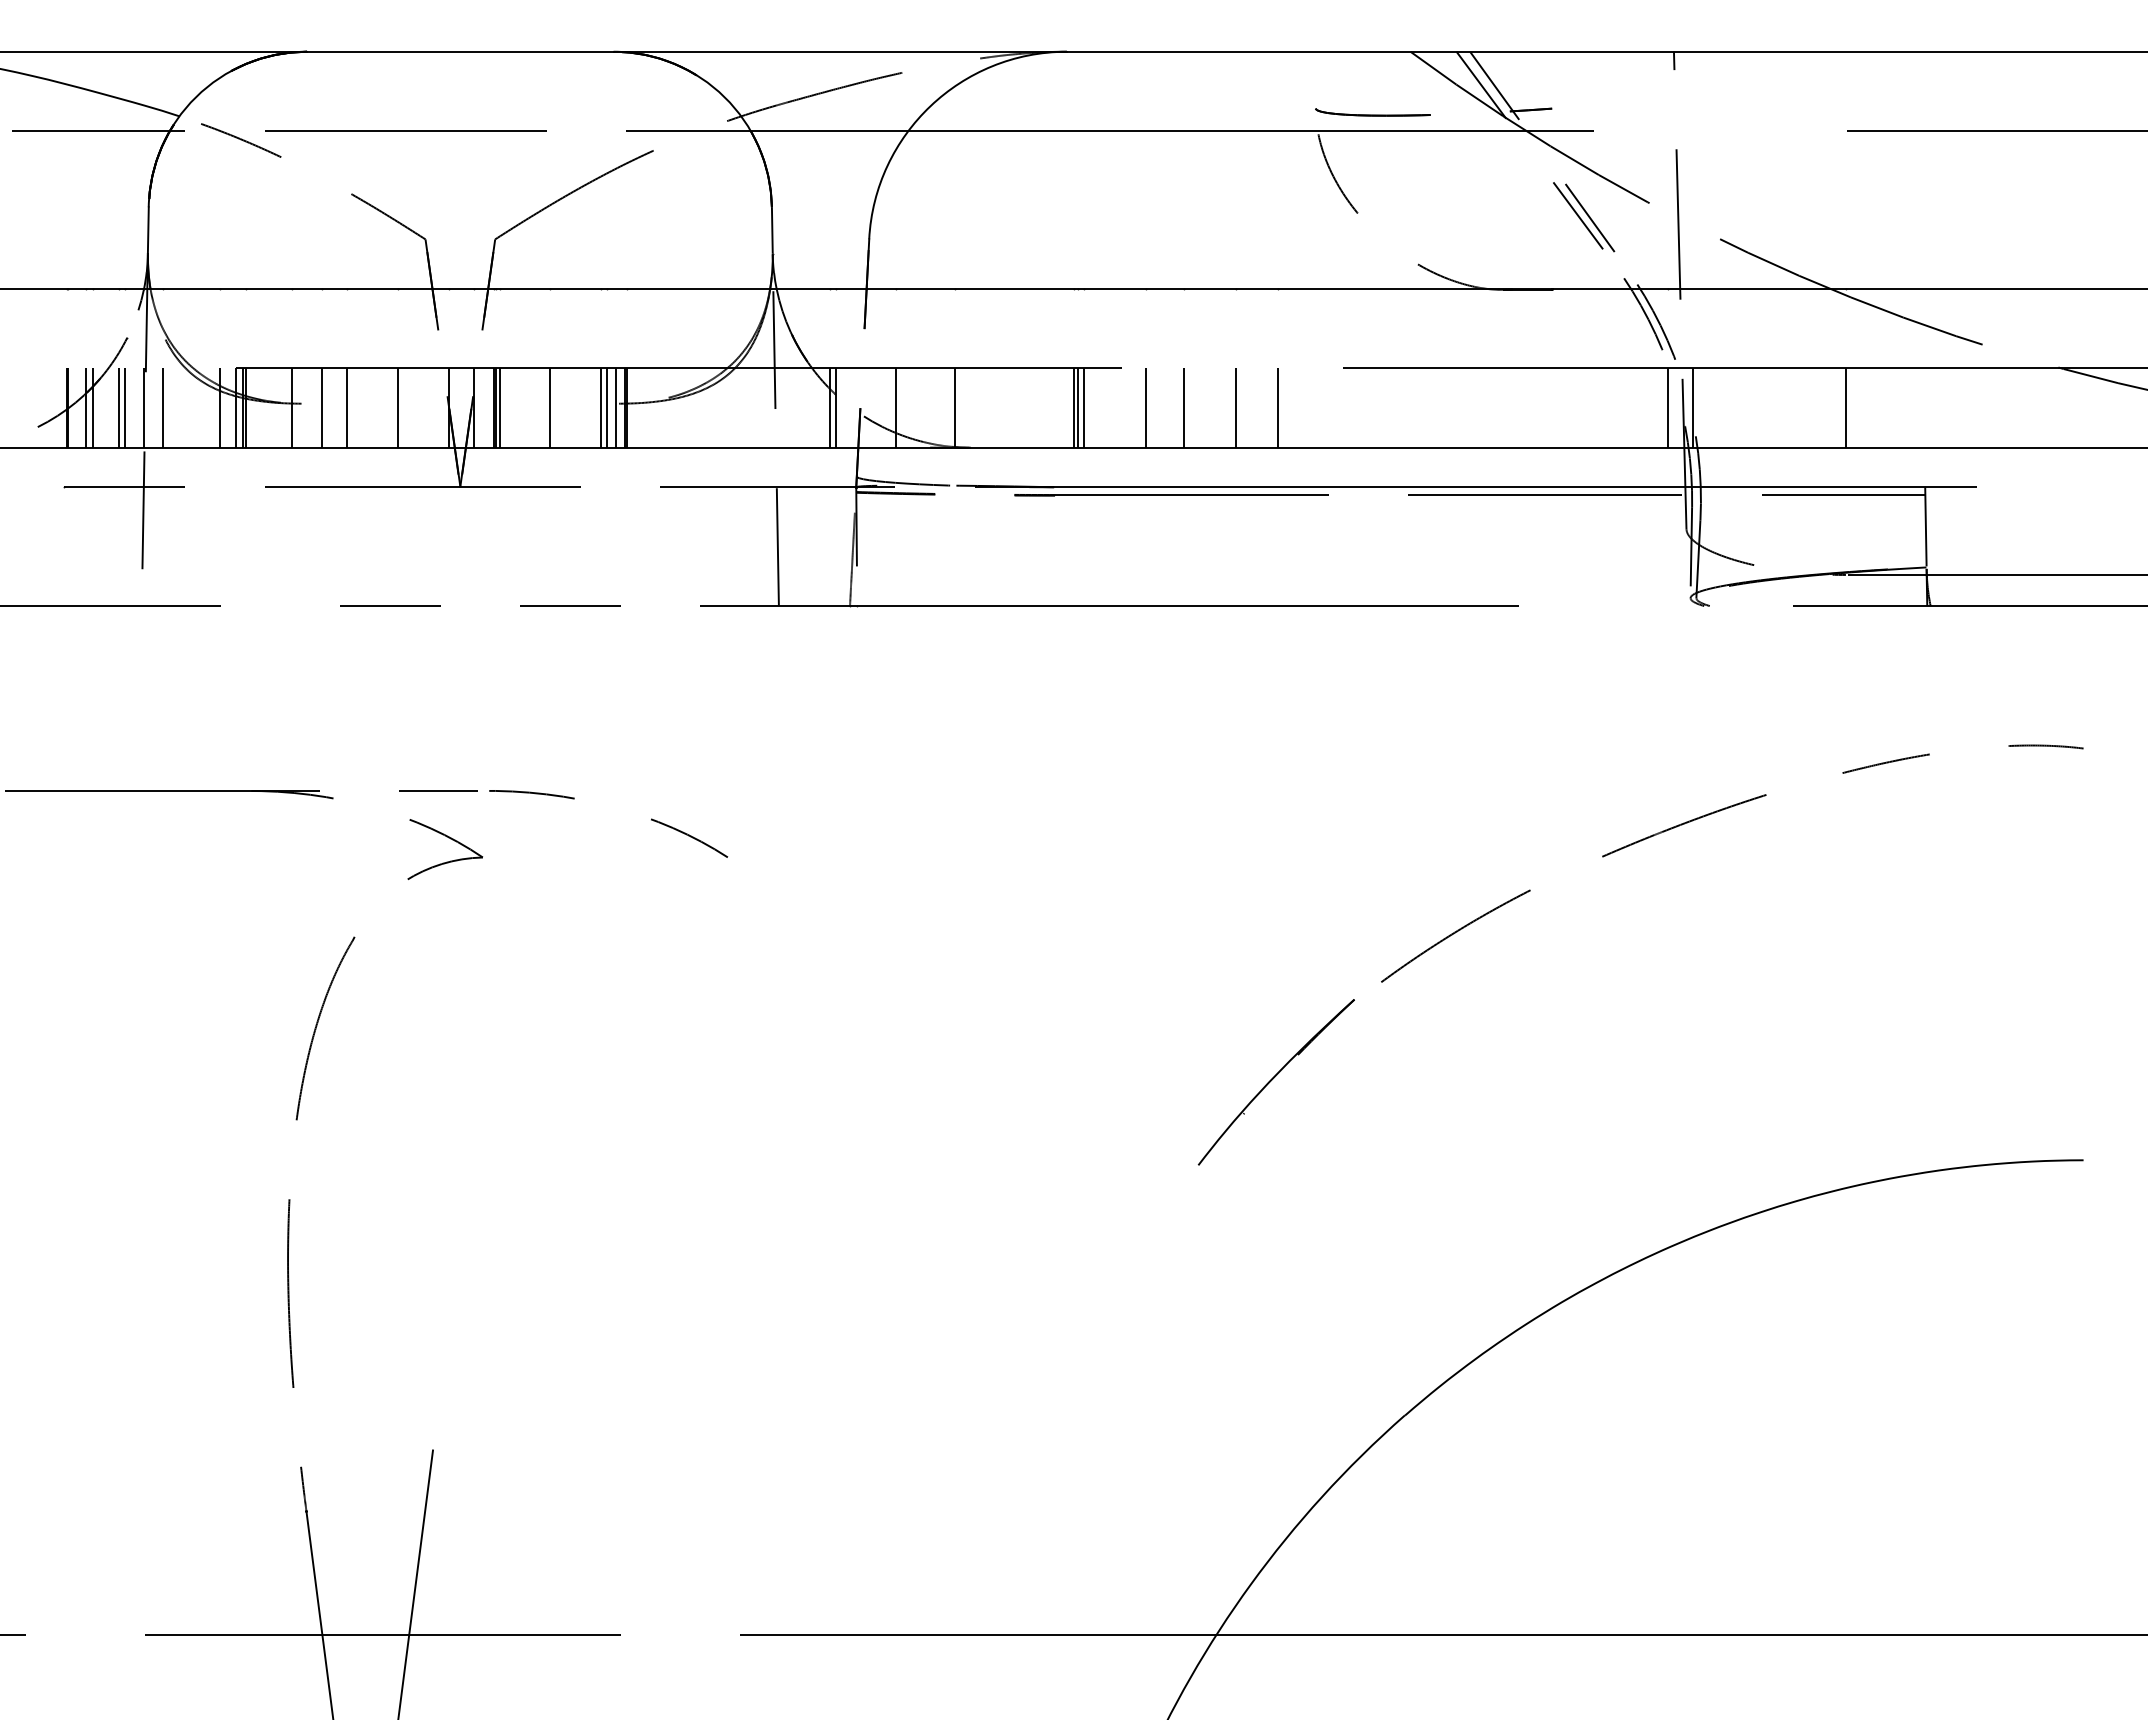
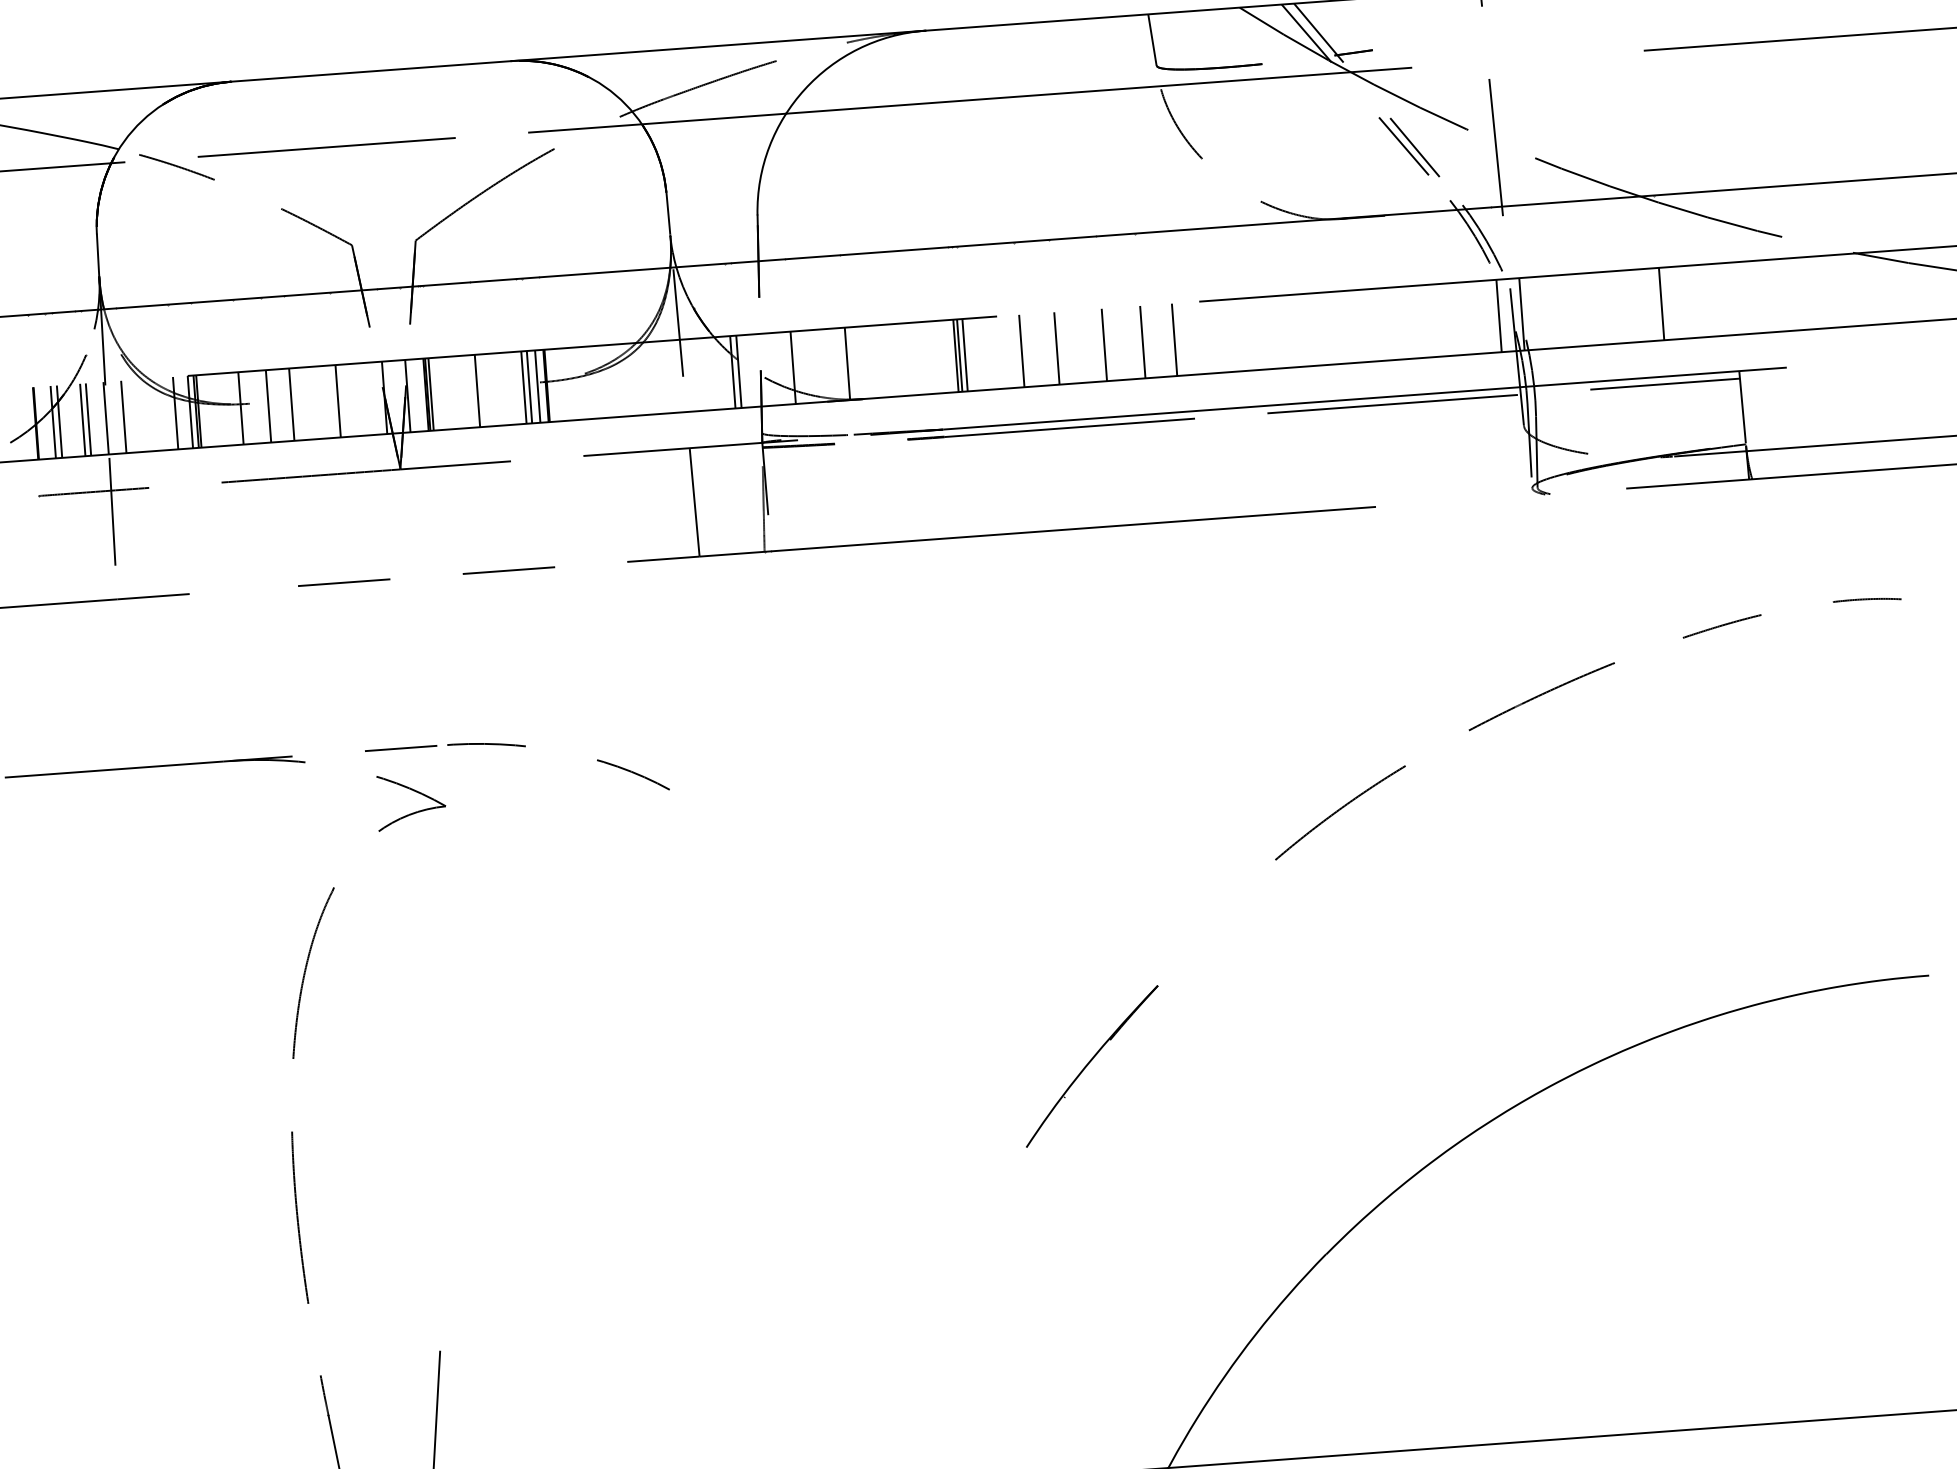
line: (1312, 79) -> (1151, 39), added
line: (1313, 407) -> (1174, 339), added
part: (1275, 1082) -> (1091, 1066), moved

